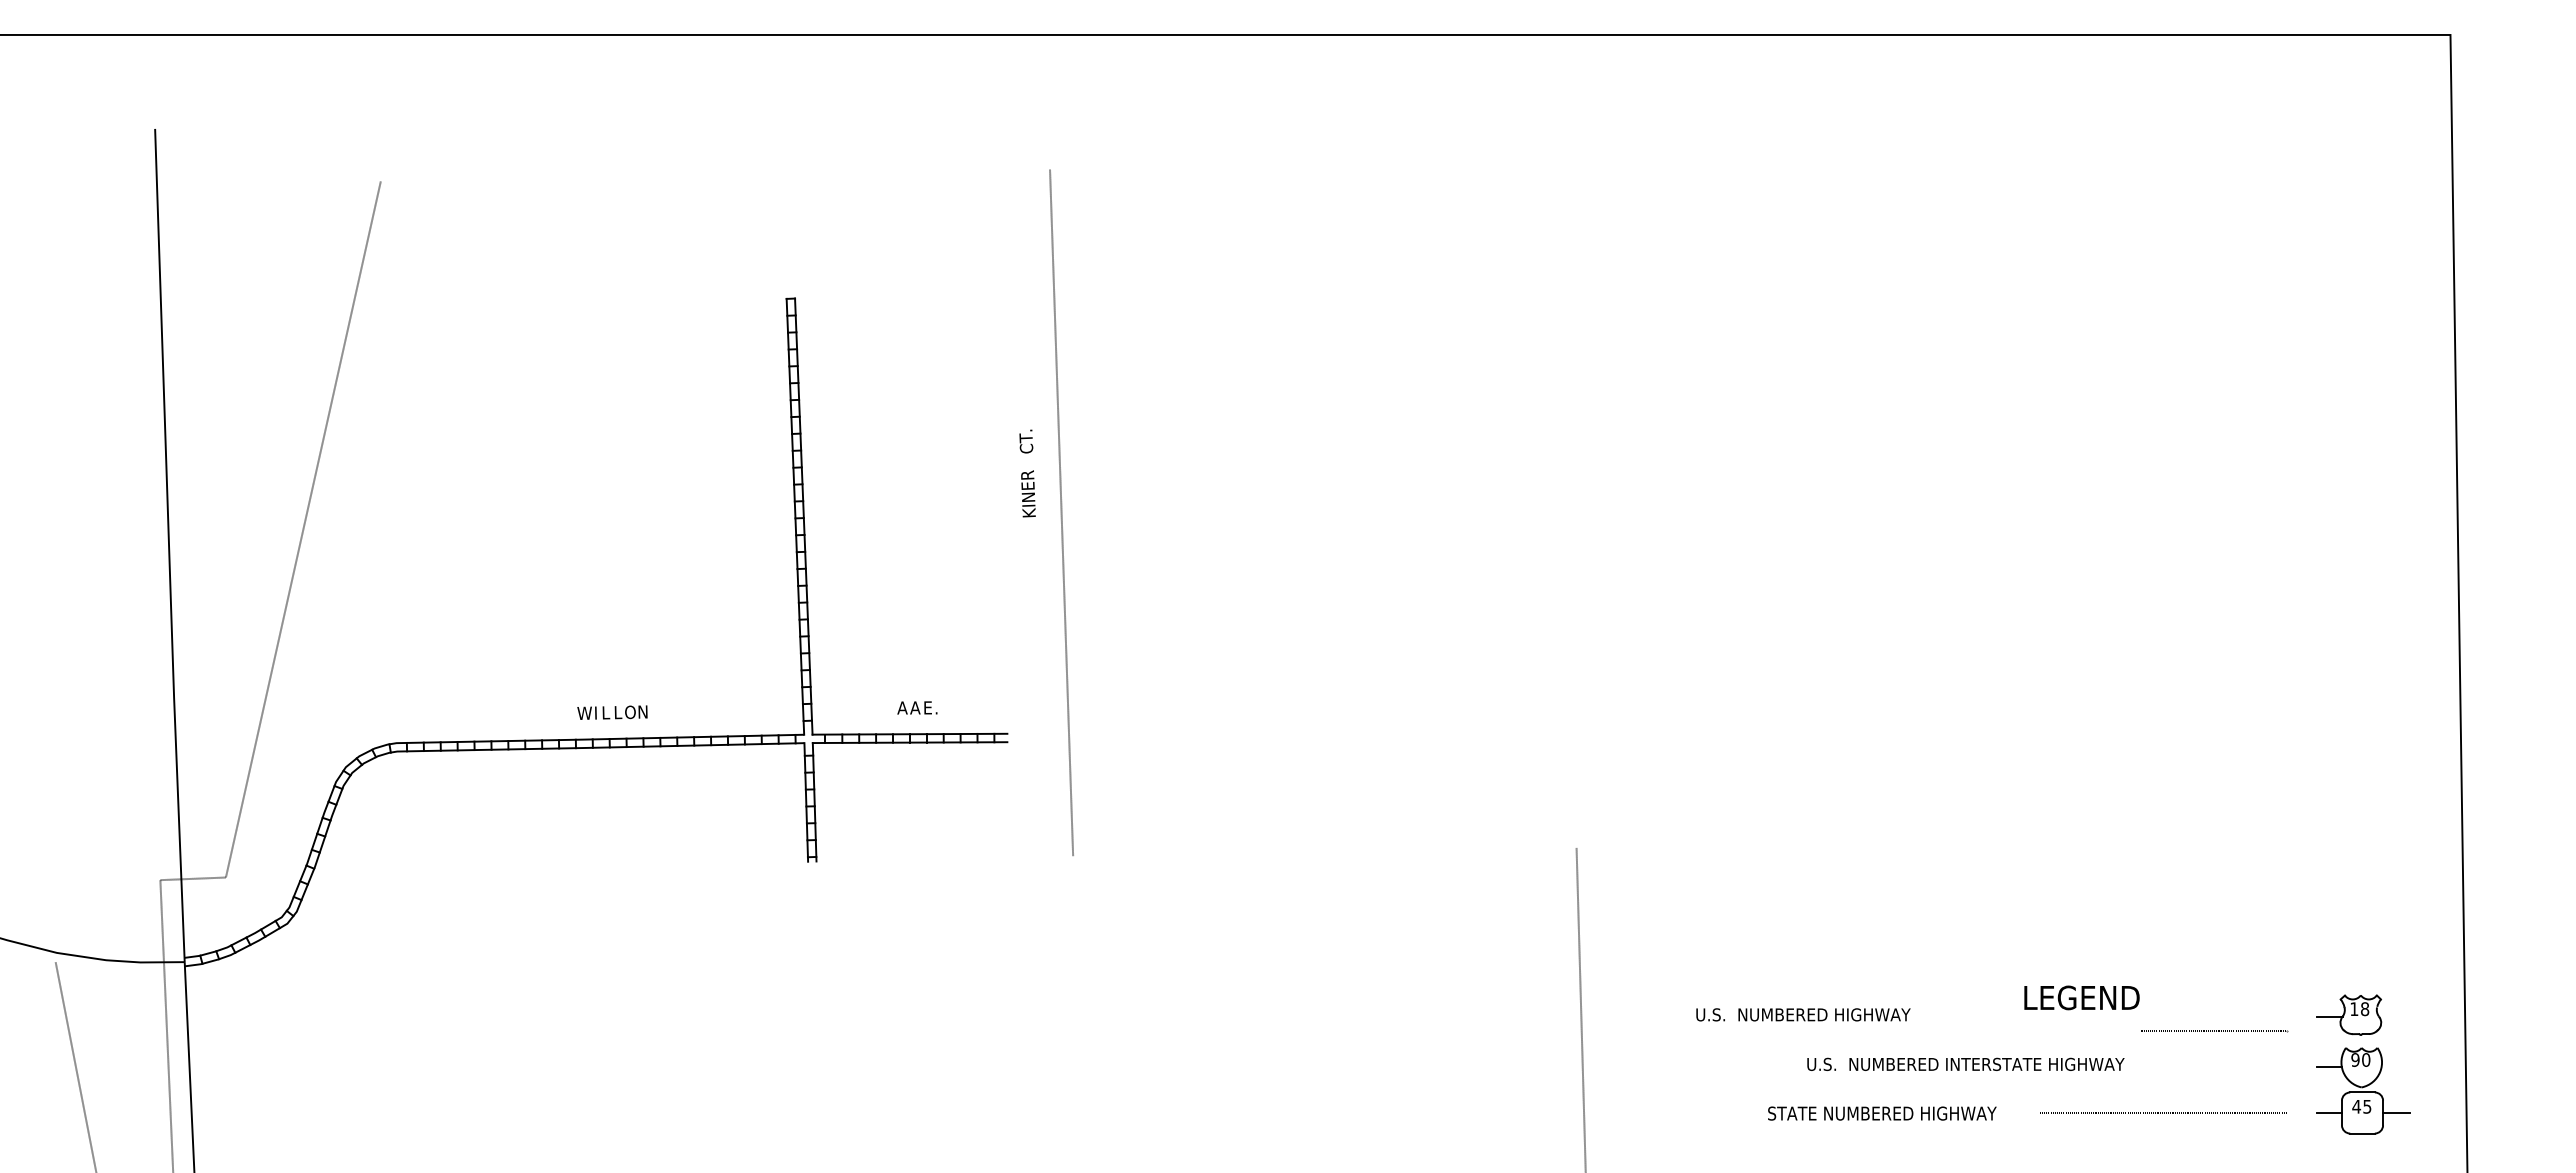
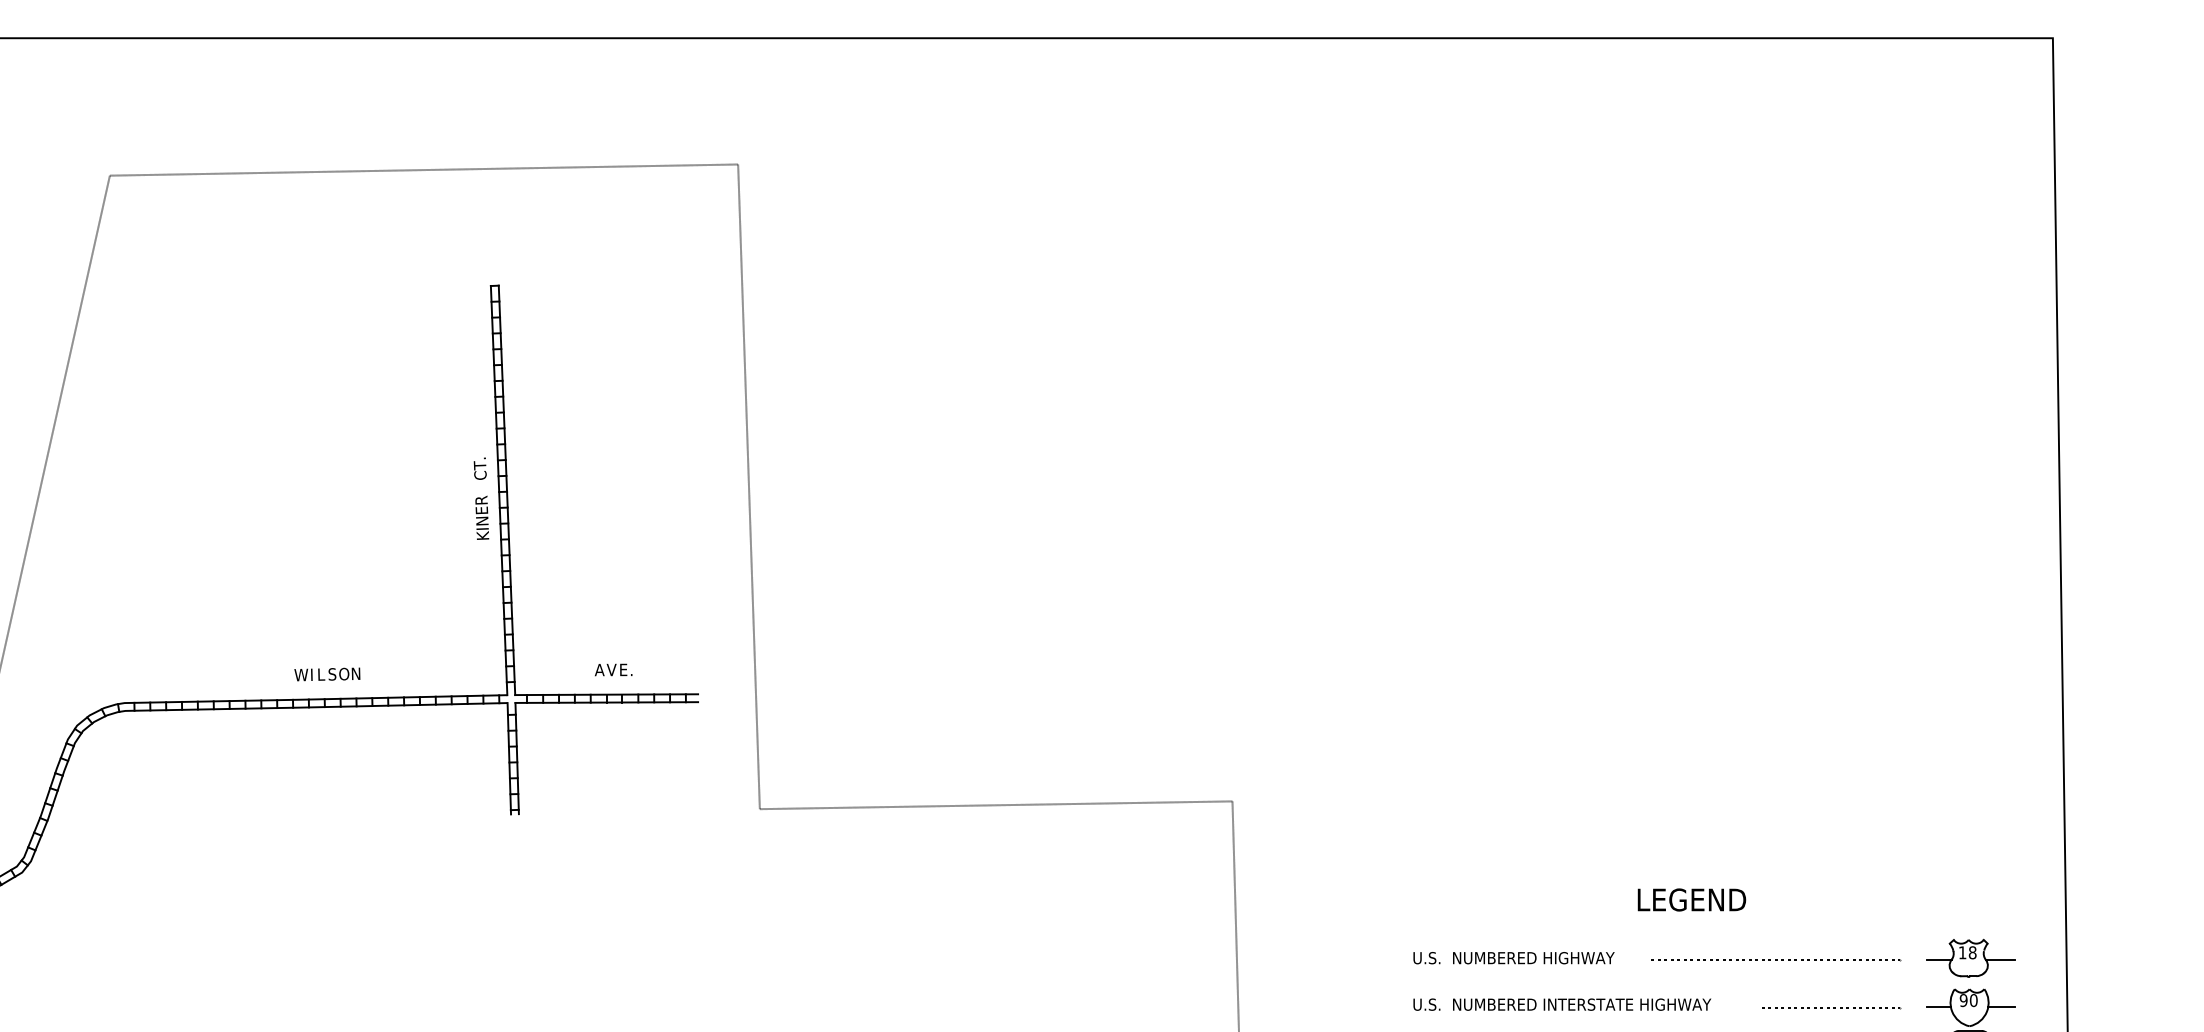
line: (715, 175) -> (424, 170), added
text: (1027, 473) -> (481, 498), moved
text: (915, 707) -> (611, 669), A -> V
text: (617, 712) -> (332, 674), L -> S
line: (1324, 851) -> (995, 804), added
text: (2081, 997) -> (1691, 899), moved
text: (1803, 1014) -> (1514, 957), moved
line: (2154, 1016) -> (1775, 959), added
line: (2393, 1016) -> (1999, 959), added
line: (2214, 1031) -> (1831, 1008), moved
text: (1965, 1063) -> (1561, 1003), moved
line: (2395, 1067) -> (2001, 1007), added

